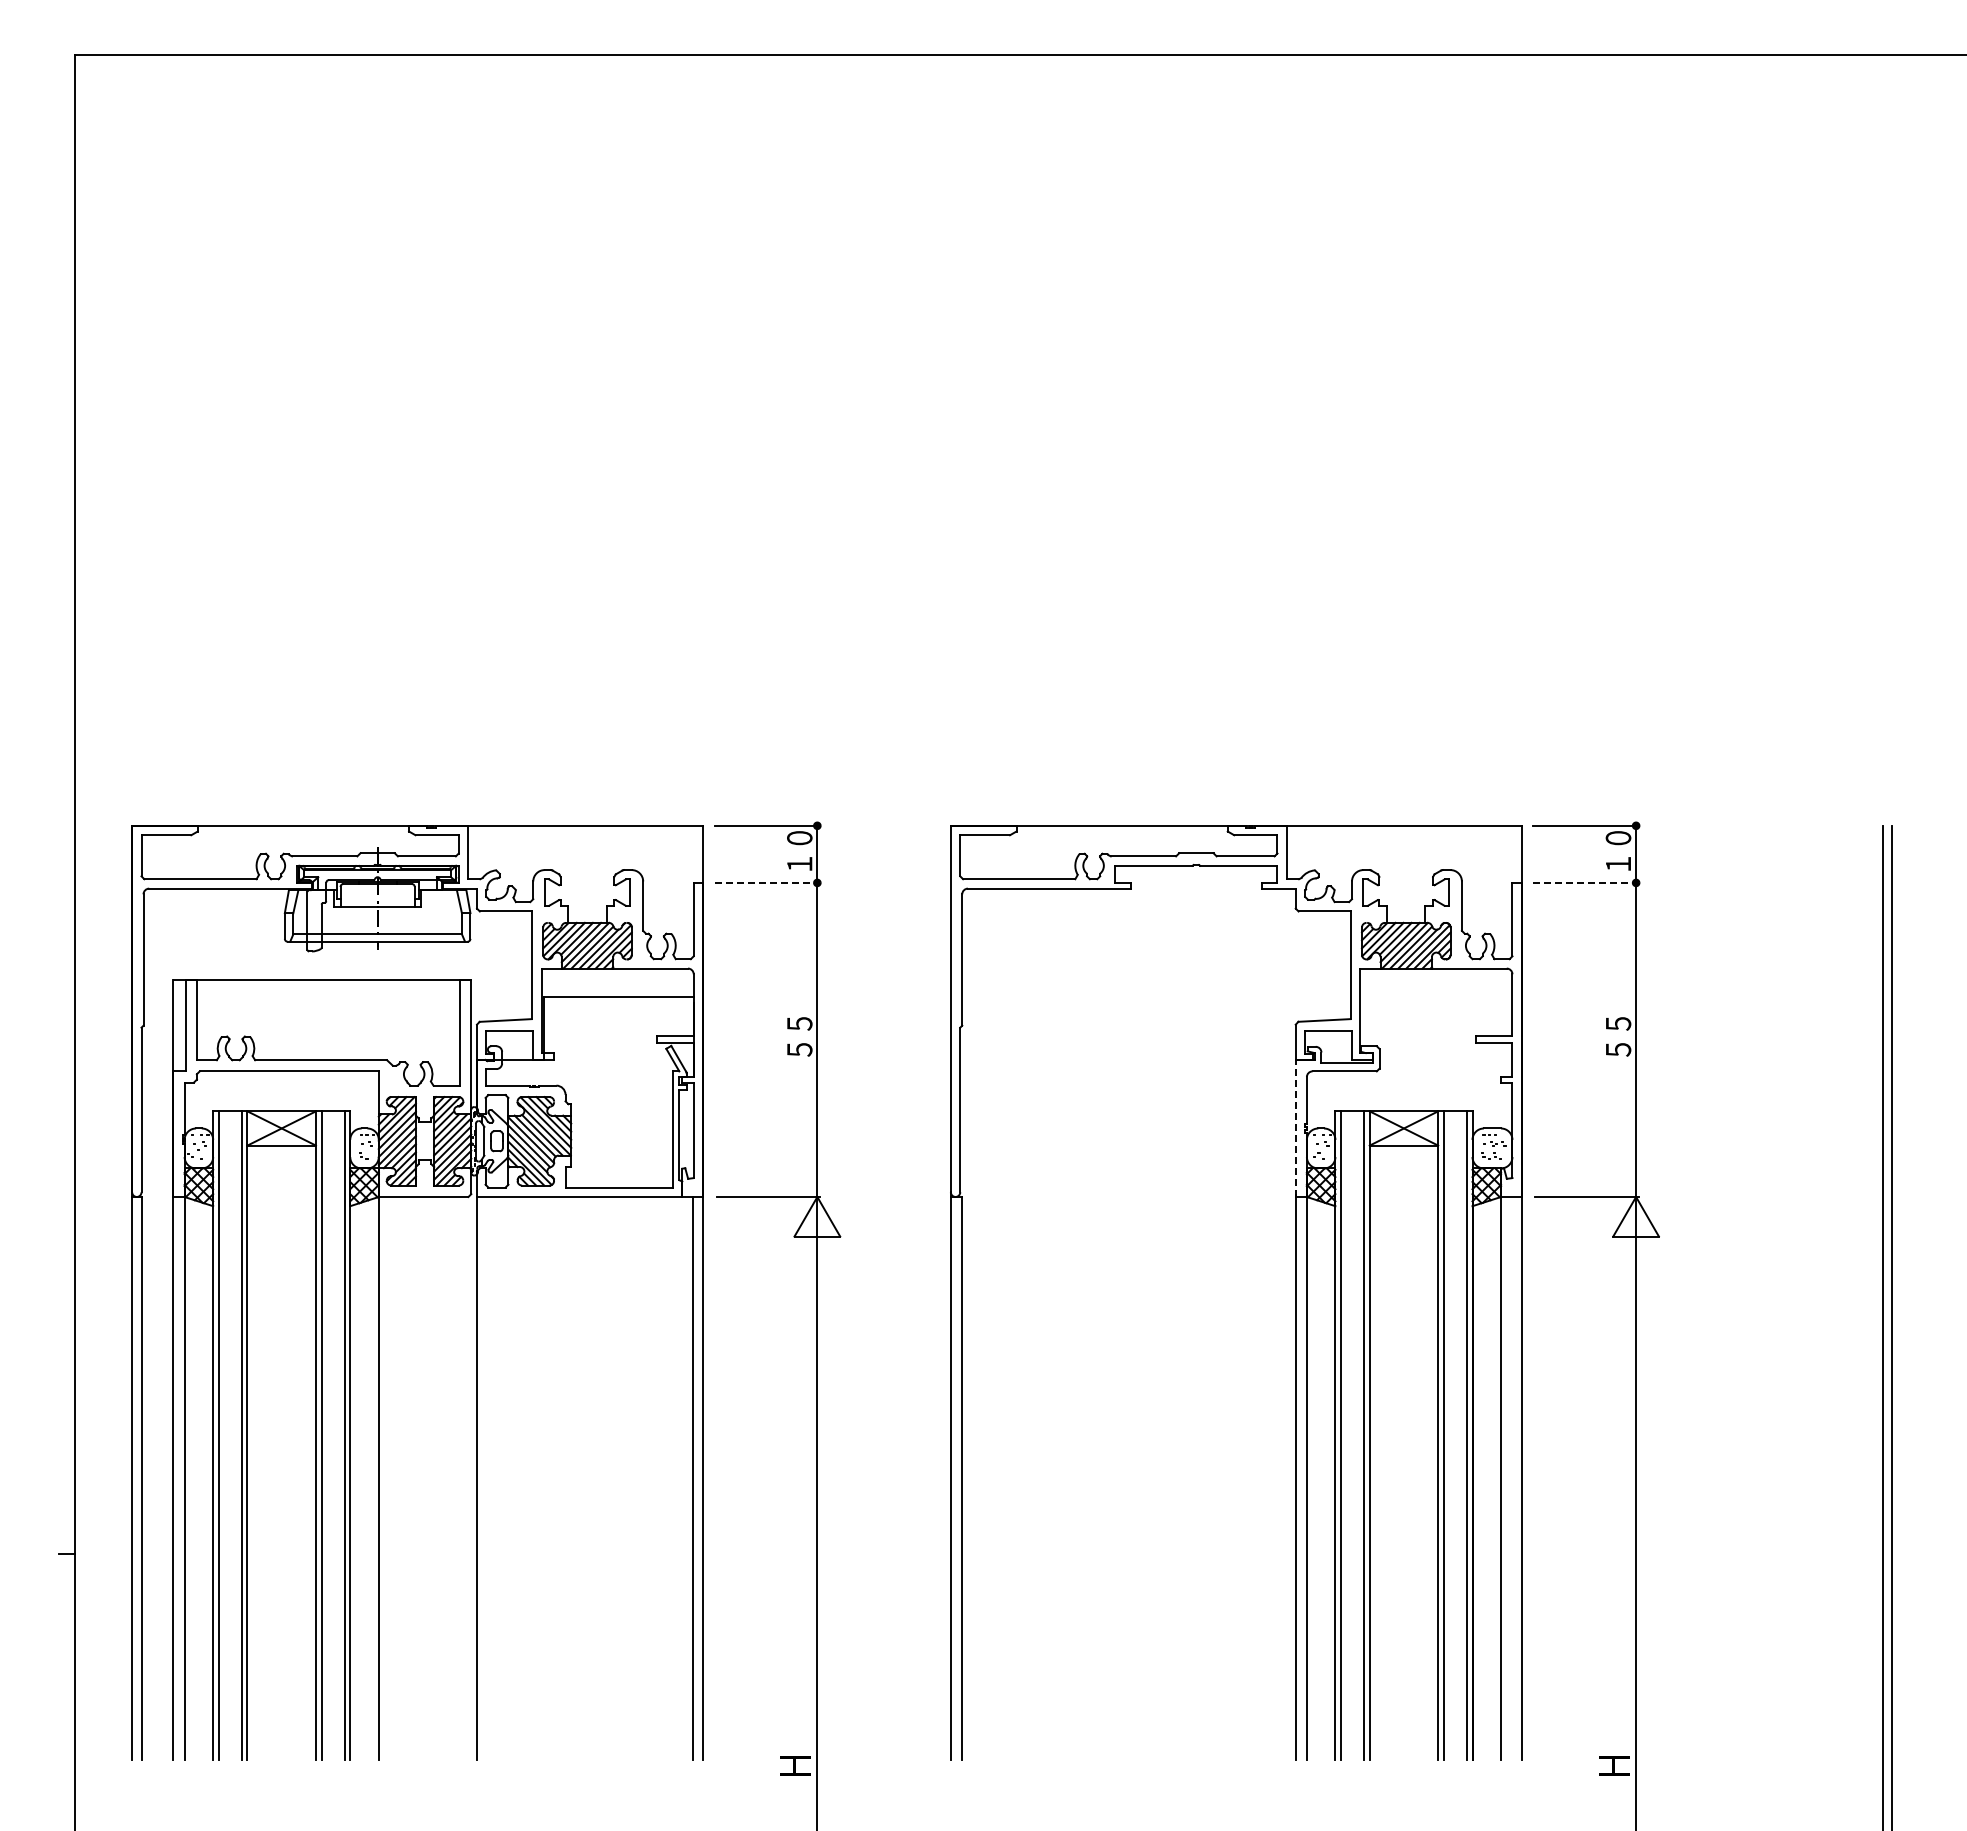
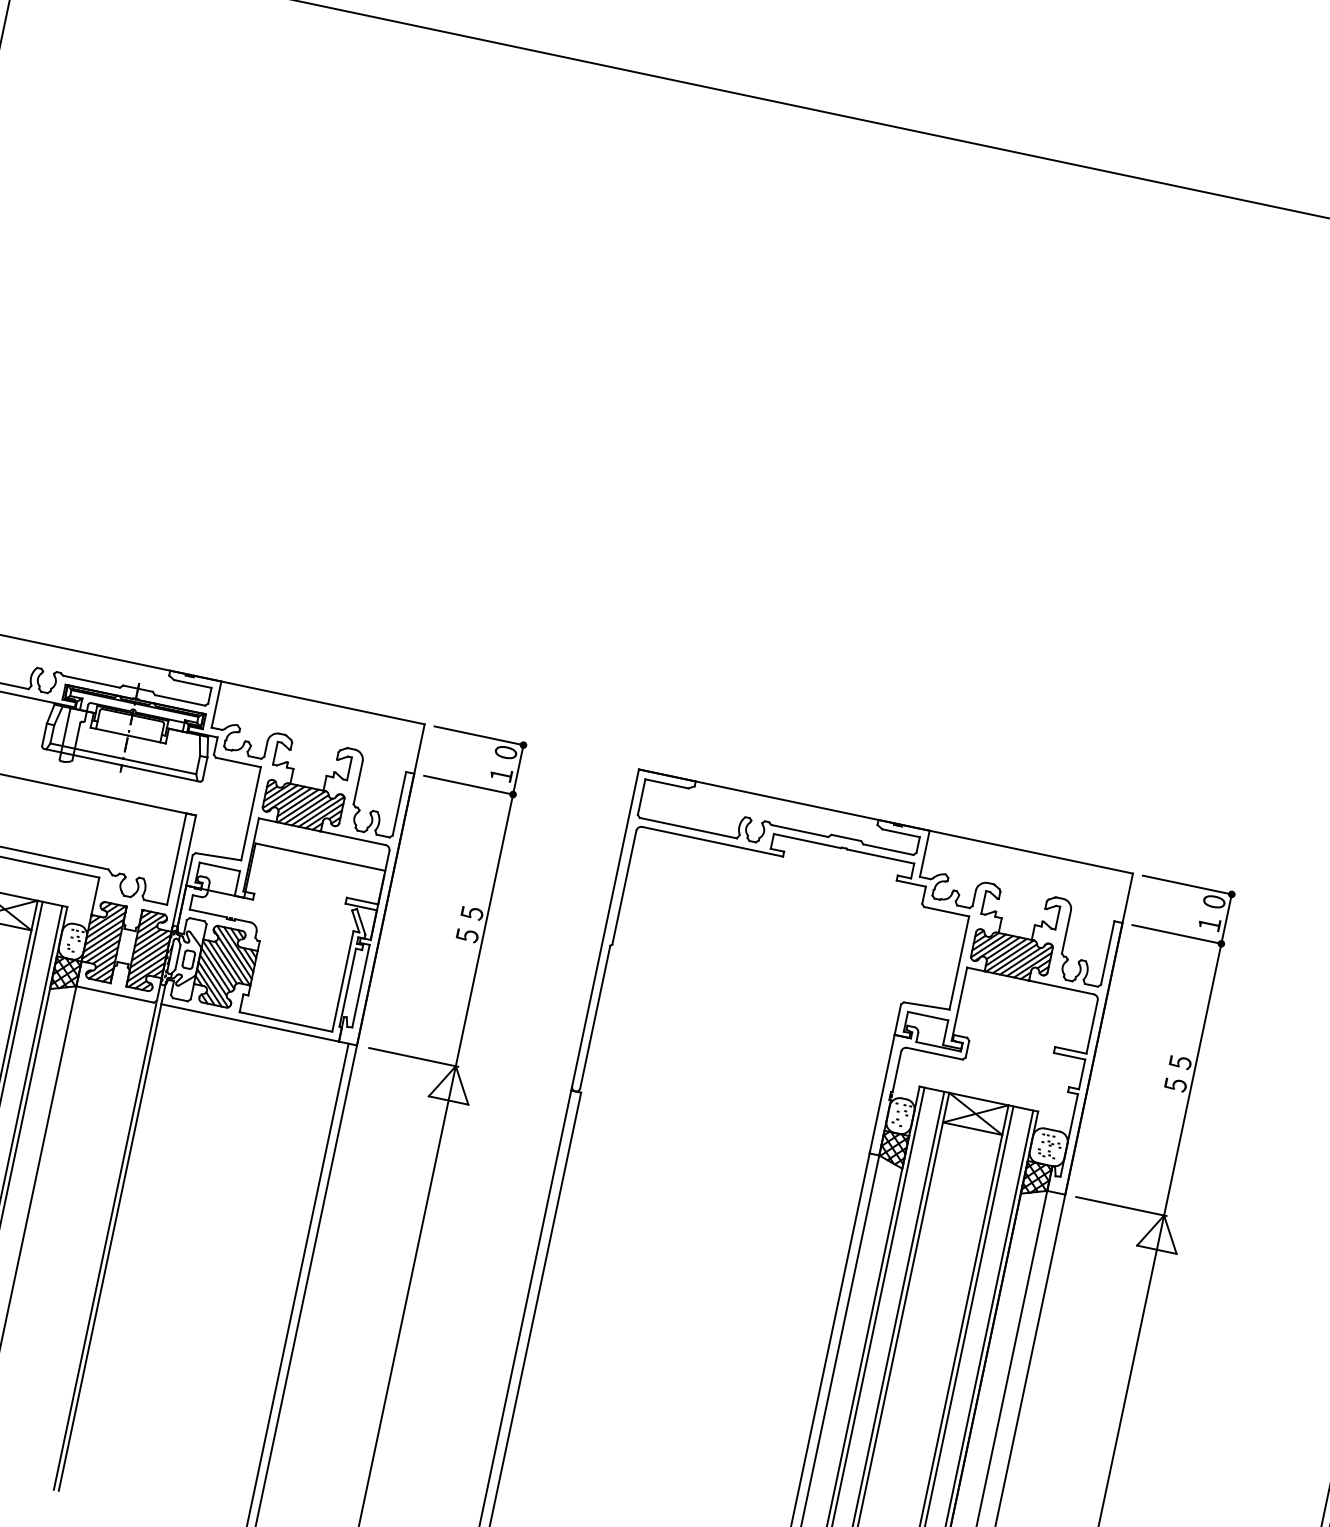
line: (767, 882) -> (470, 785), dashed -> solid
line: (1586, 882) -> (1178, 934), dashed -> solid
line: (1295, 1128) -> (881, 1094), dashed -> solid
line: (471, 1478) -> (105, 1246), added

